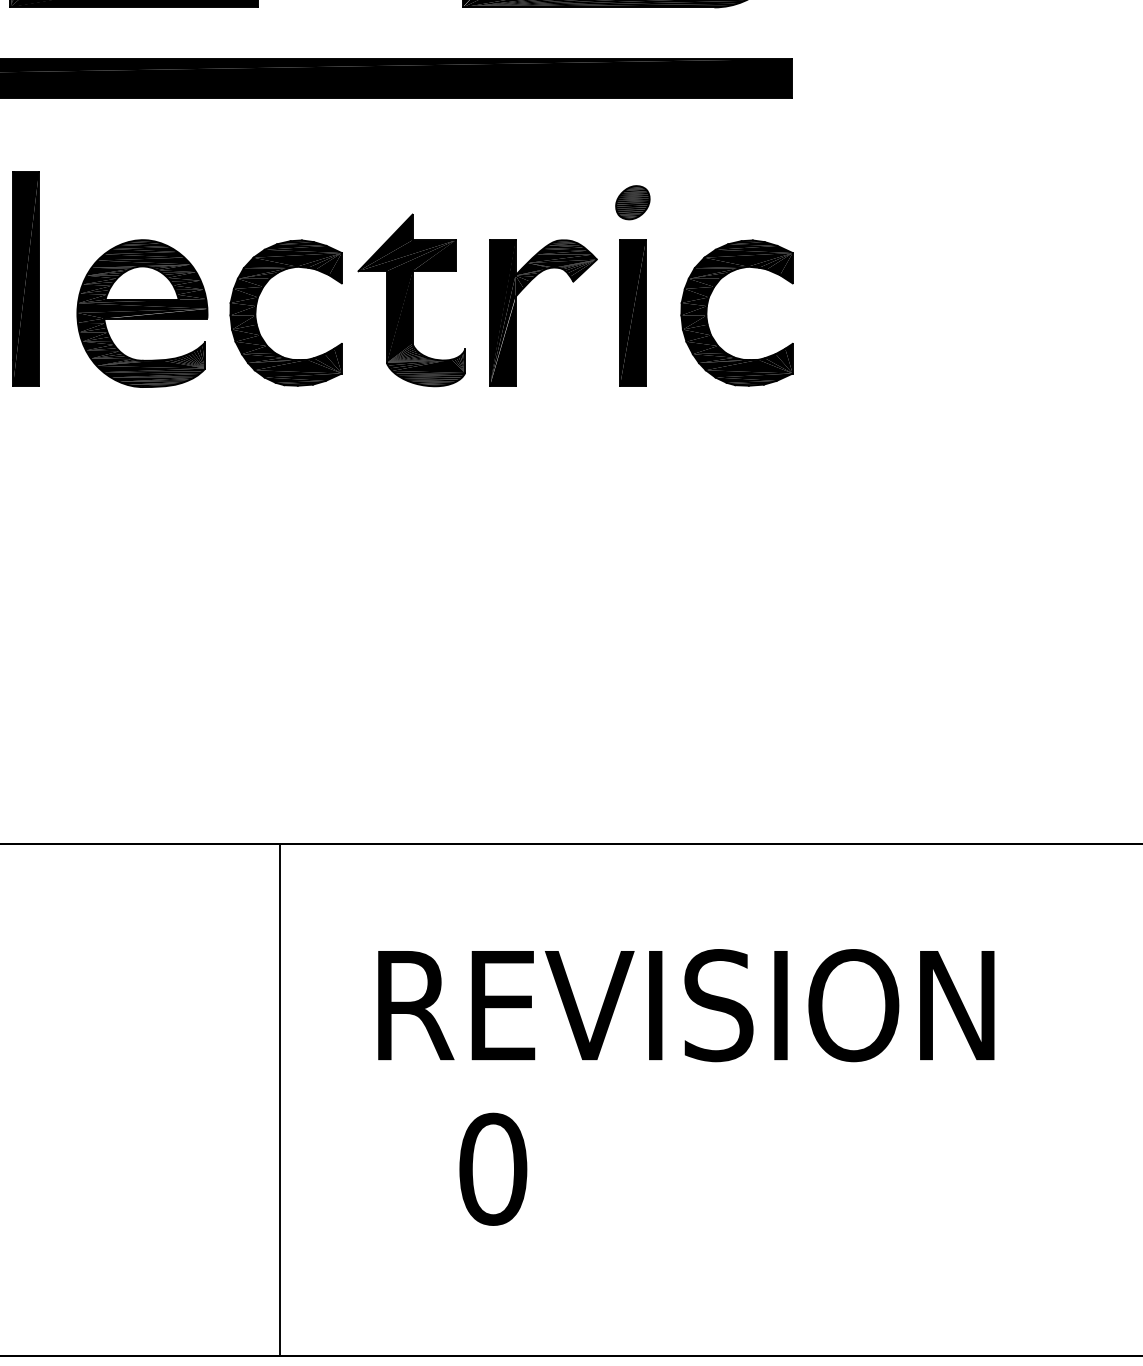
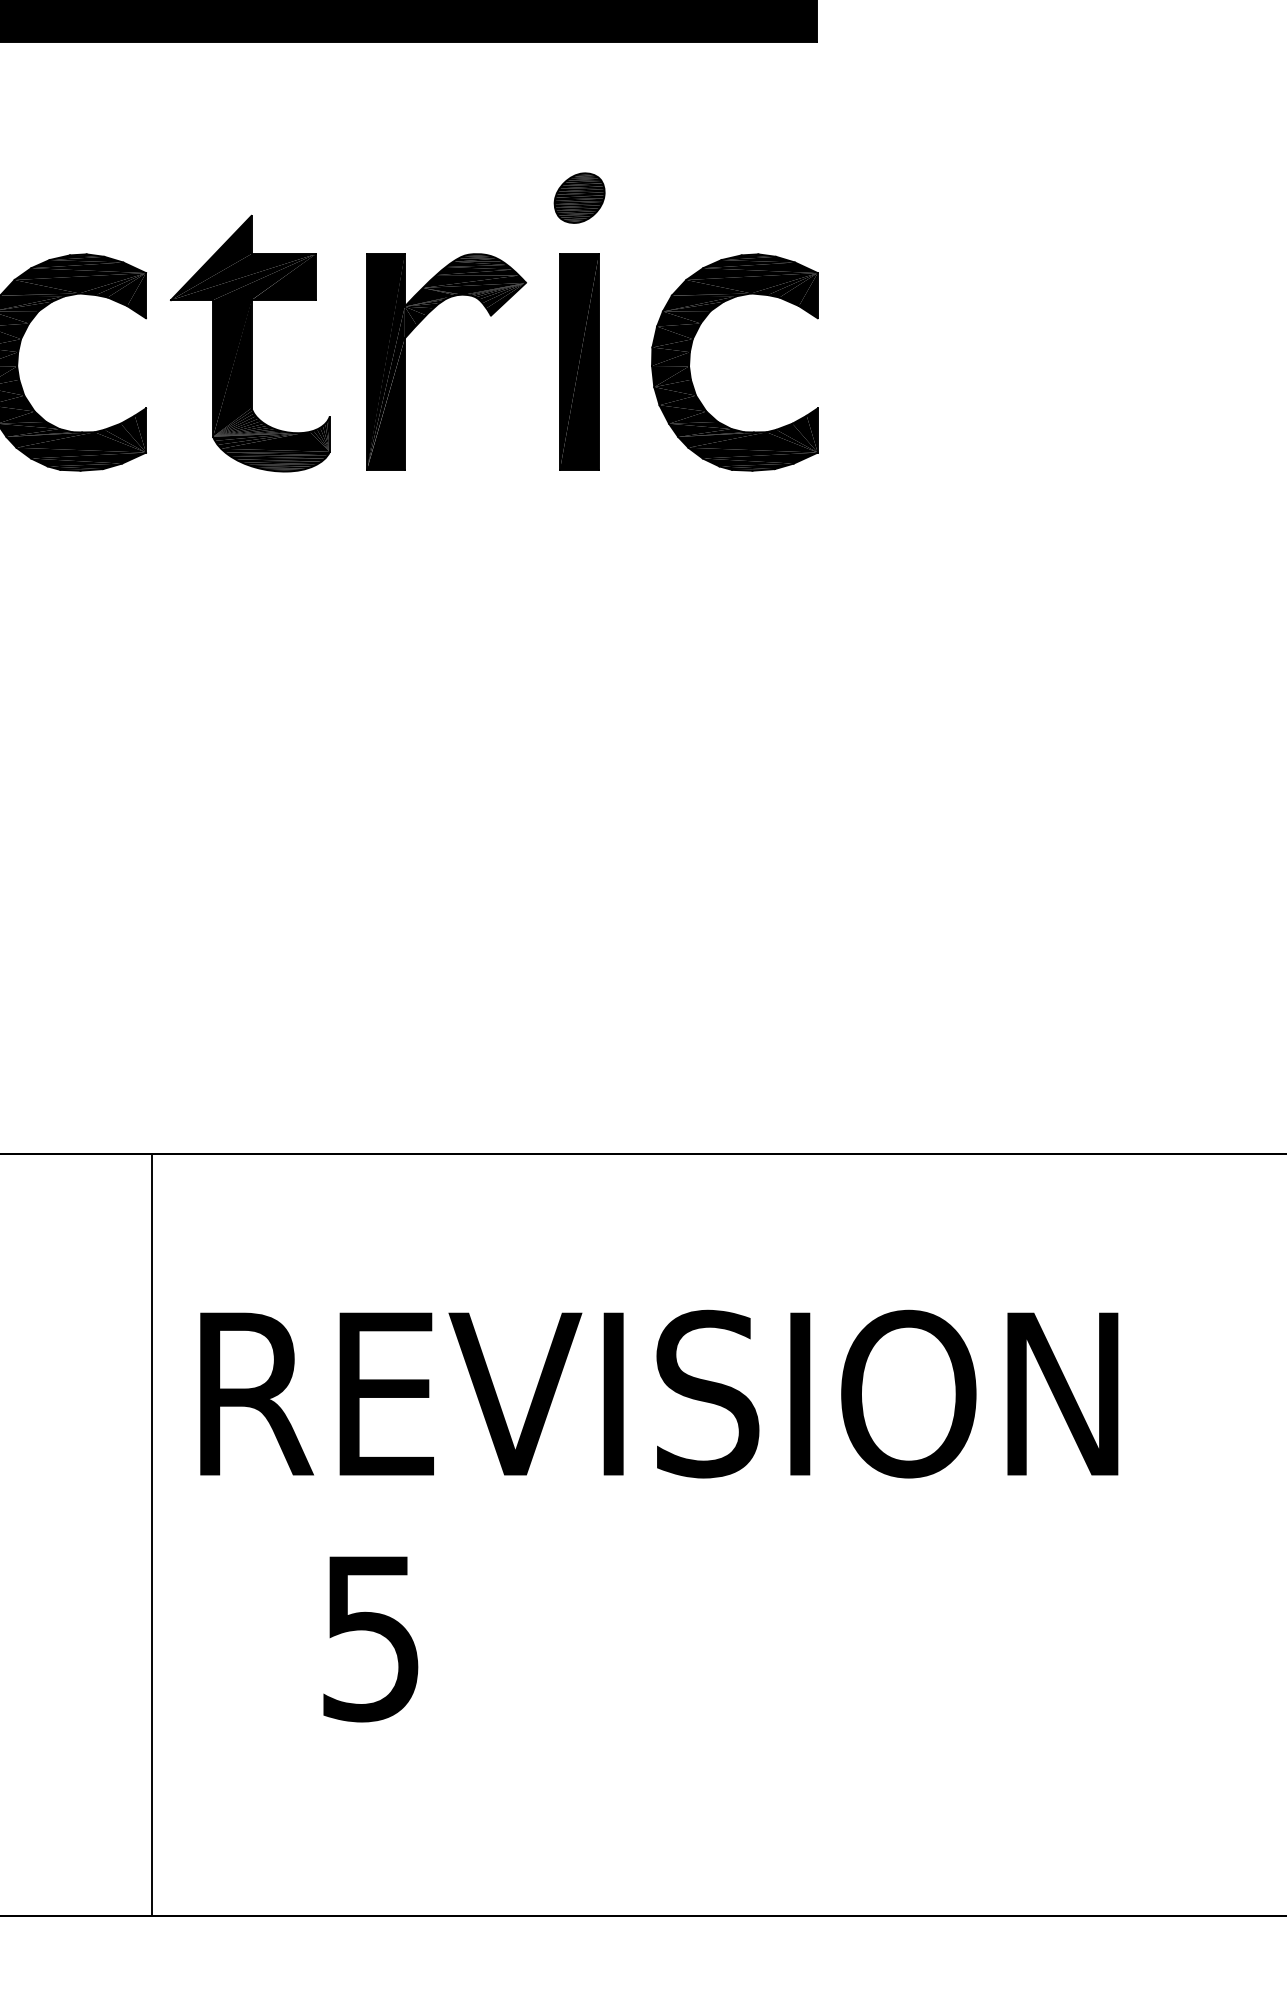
line: (279, 1100) -> (151, 1535), moved
text: (493, 1168) -> (372, 1636), 0 -> 5

